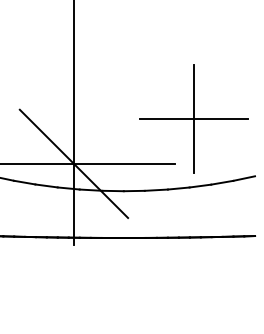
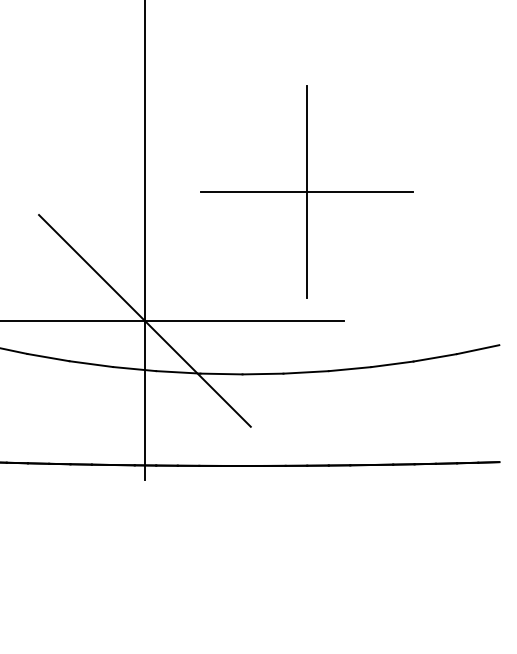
part: (193, 118) -> (306, 190), moved

